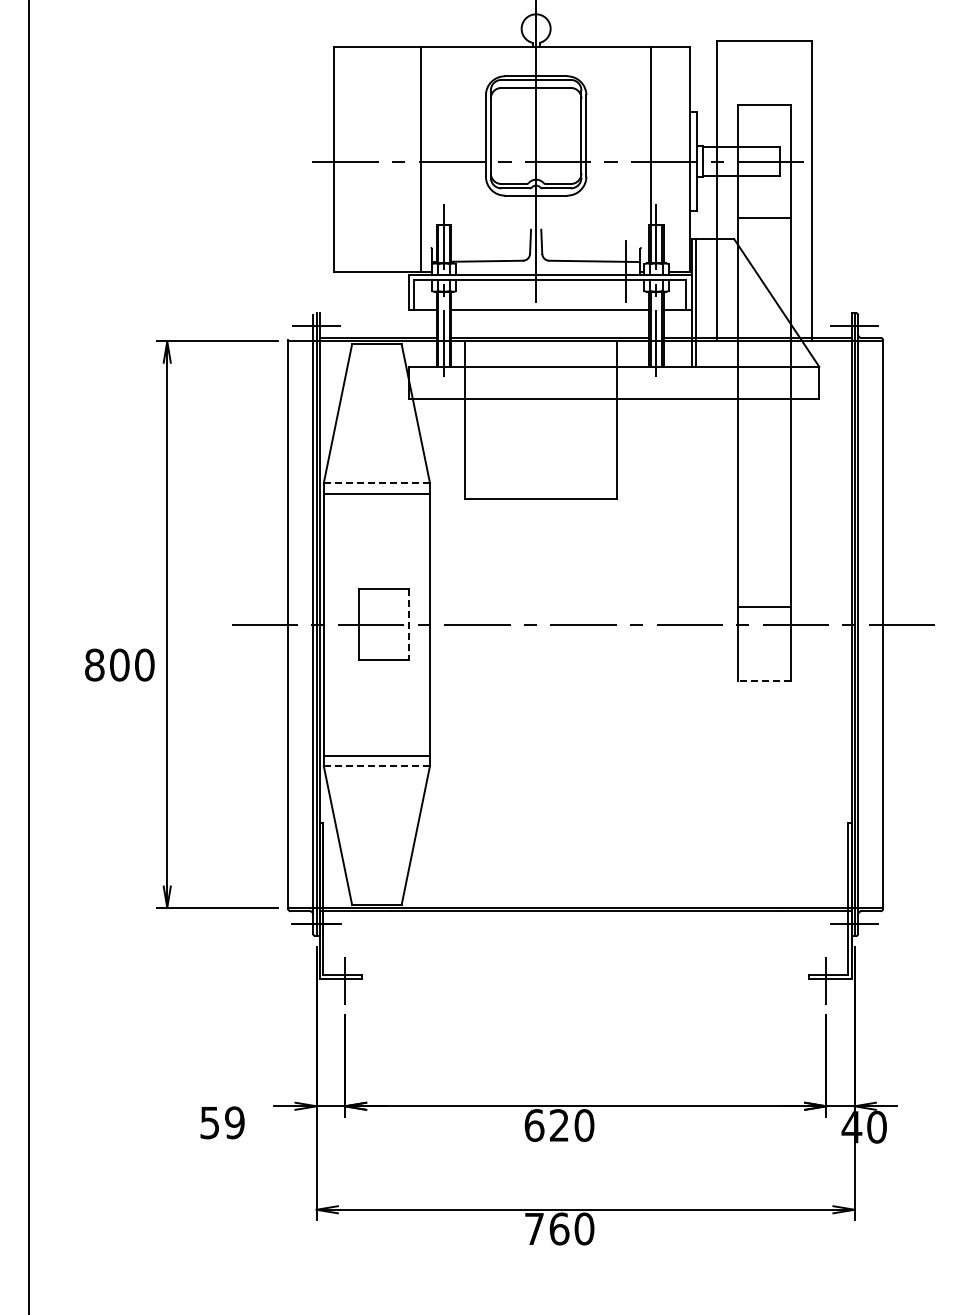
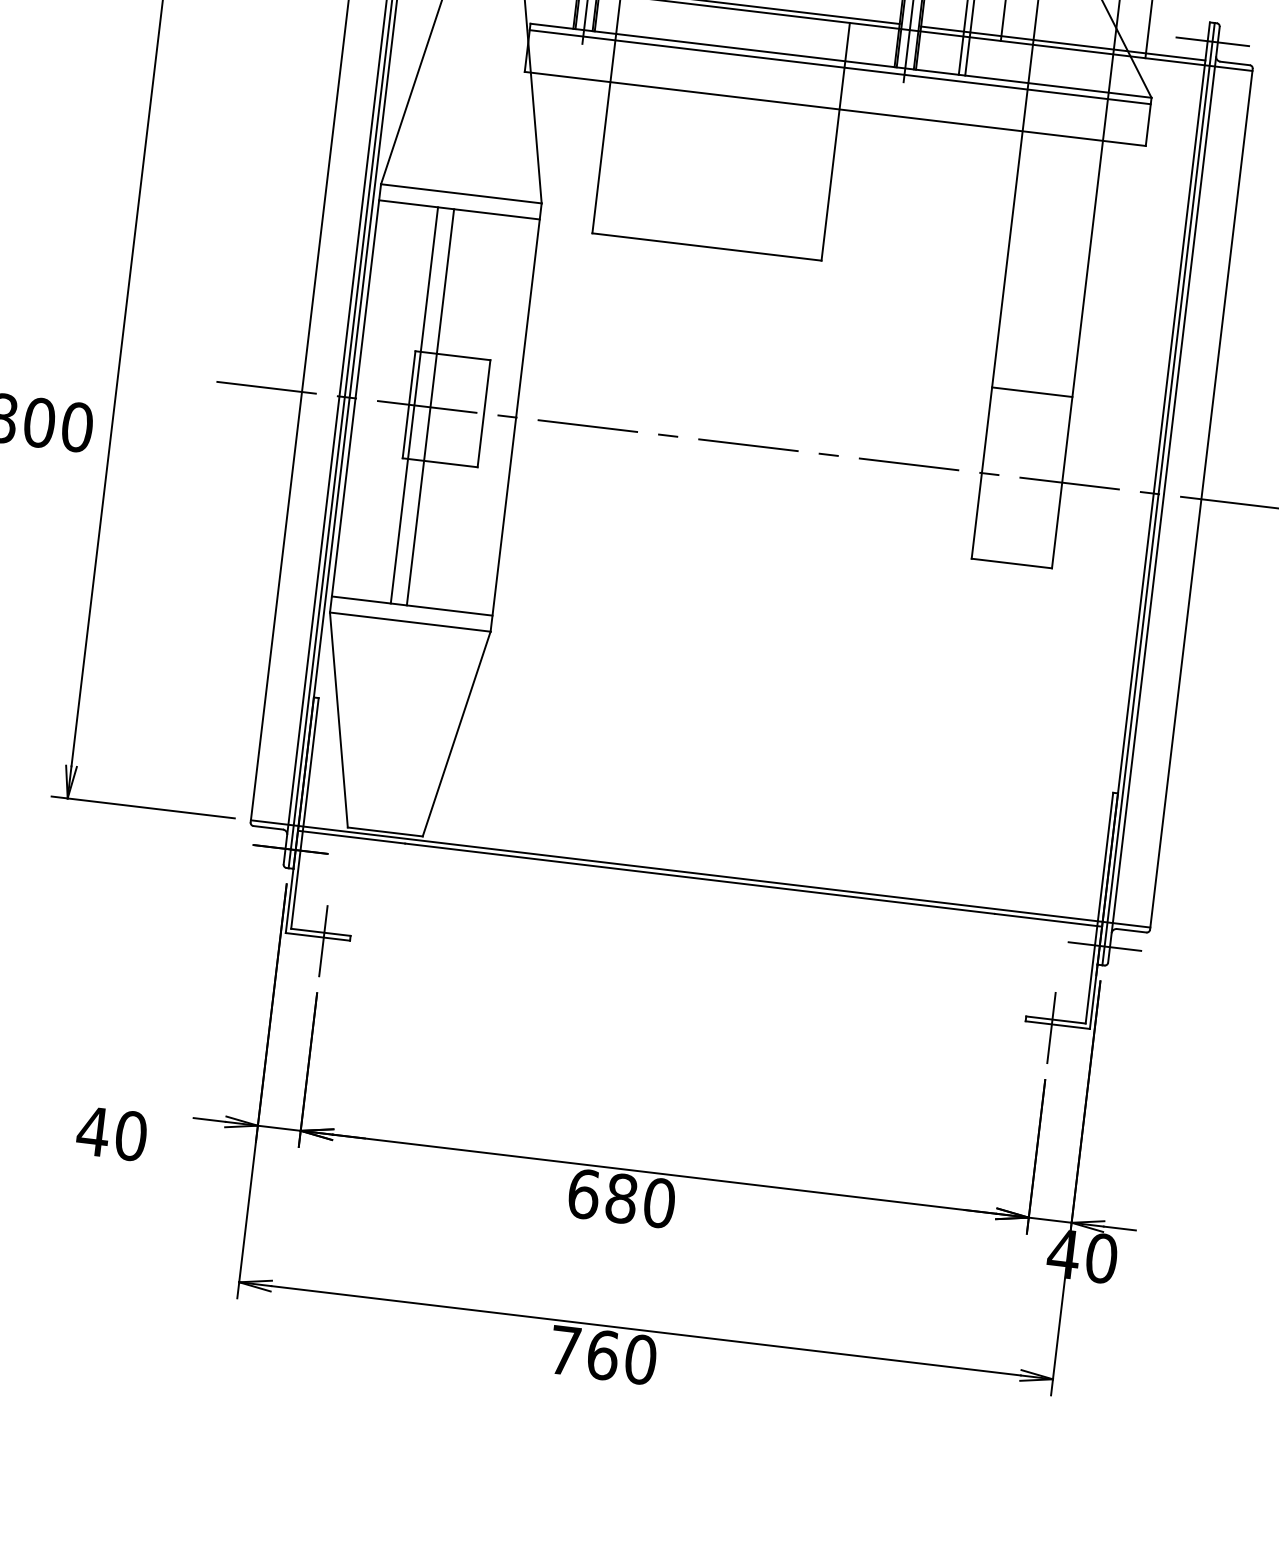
line: (613, 371) -> (839, 67), added
line: (377, 483) -> (462, 194), dashed -> solid
line: (763, 606) -> (1030, 391), moved
line: (362, 624) -> (414, 405), added
line: (373, 624) -> (430, 407), added
line: (408, 625) -> (483, 415), dashed -> solid
line: (764, 681) -> (1011, 563), dashed -> solid
line: (377, 766) -> (411, 622), dashed -> solid
text: (221, 1122) -> (110, 1133), 59 -> 40
text: (559, 1125) -> (621, 1198), 620 -> 680

